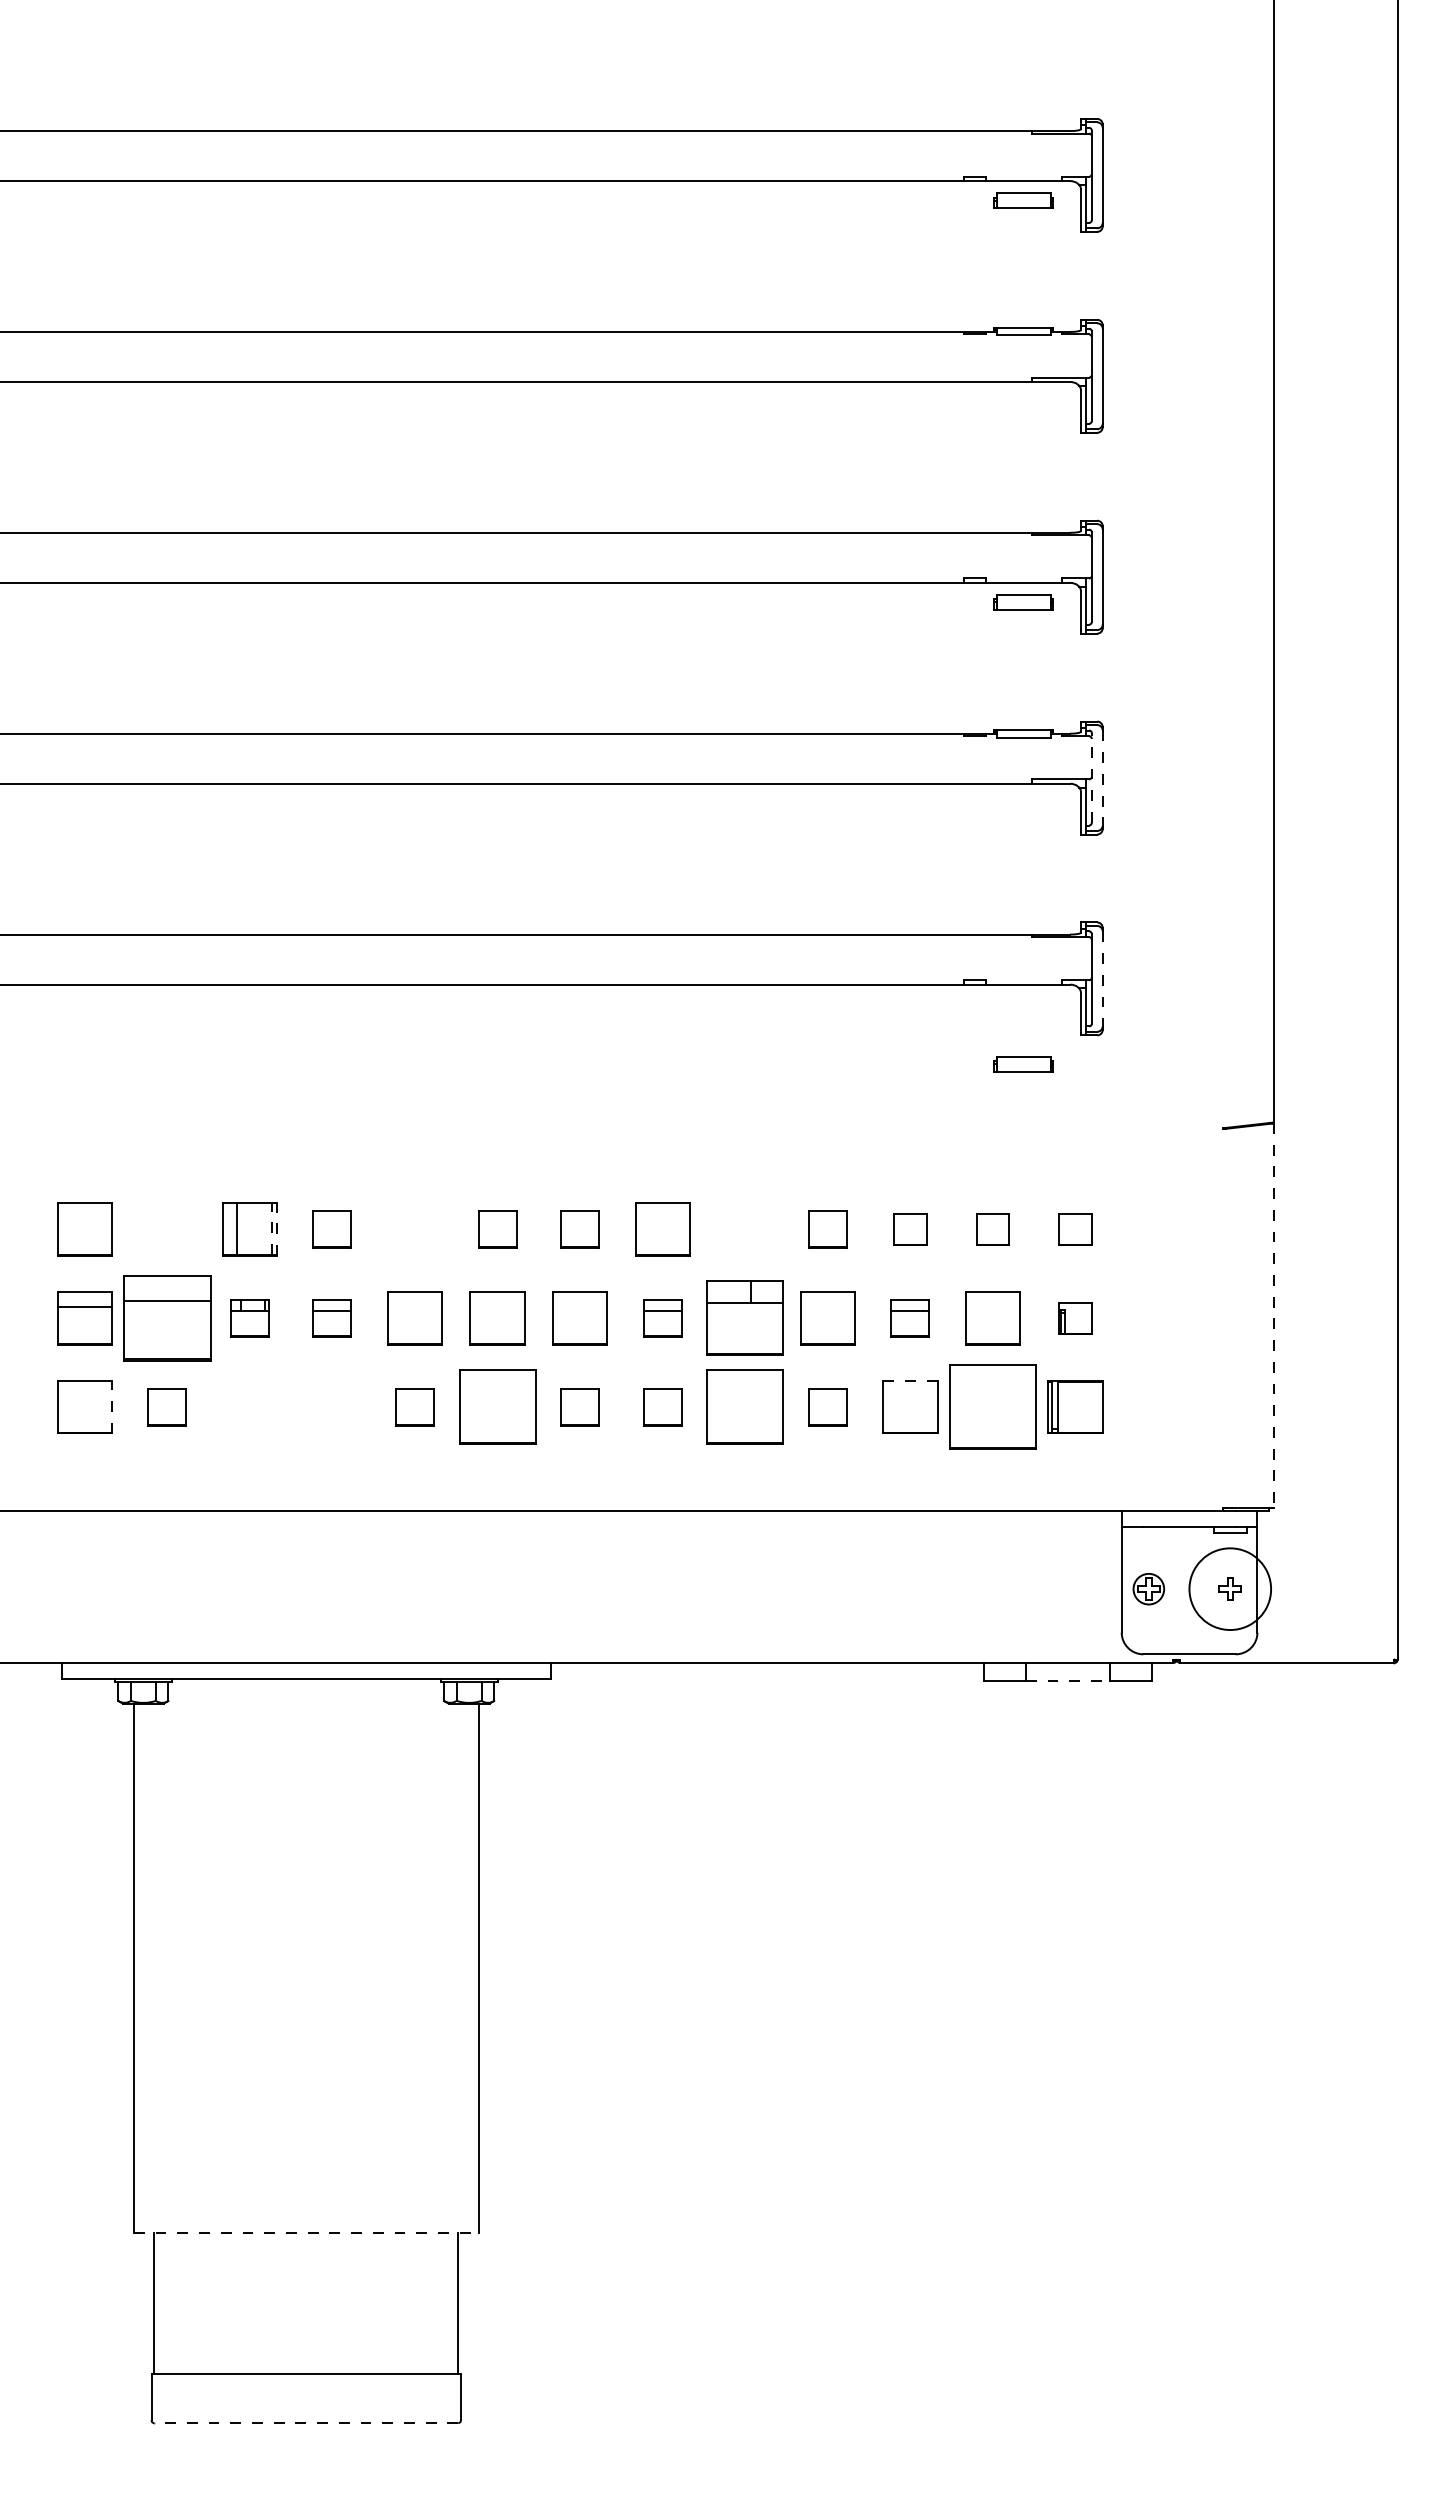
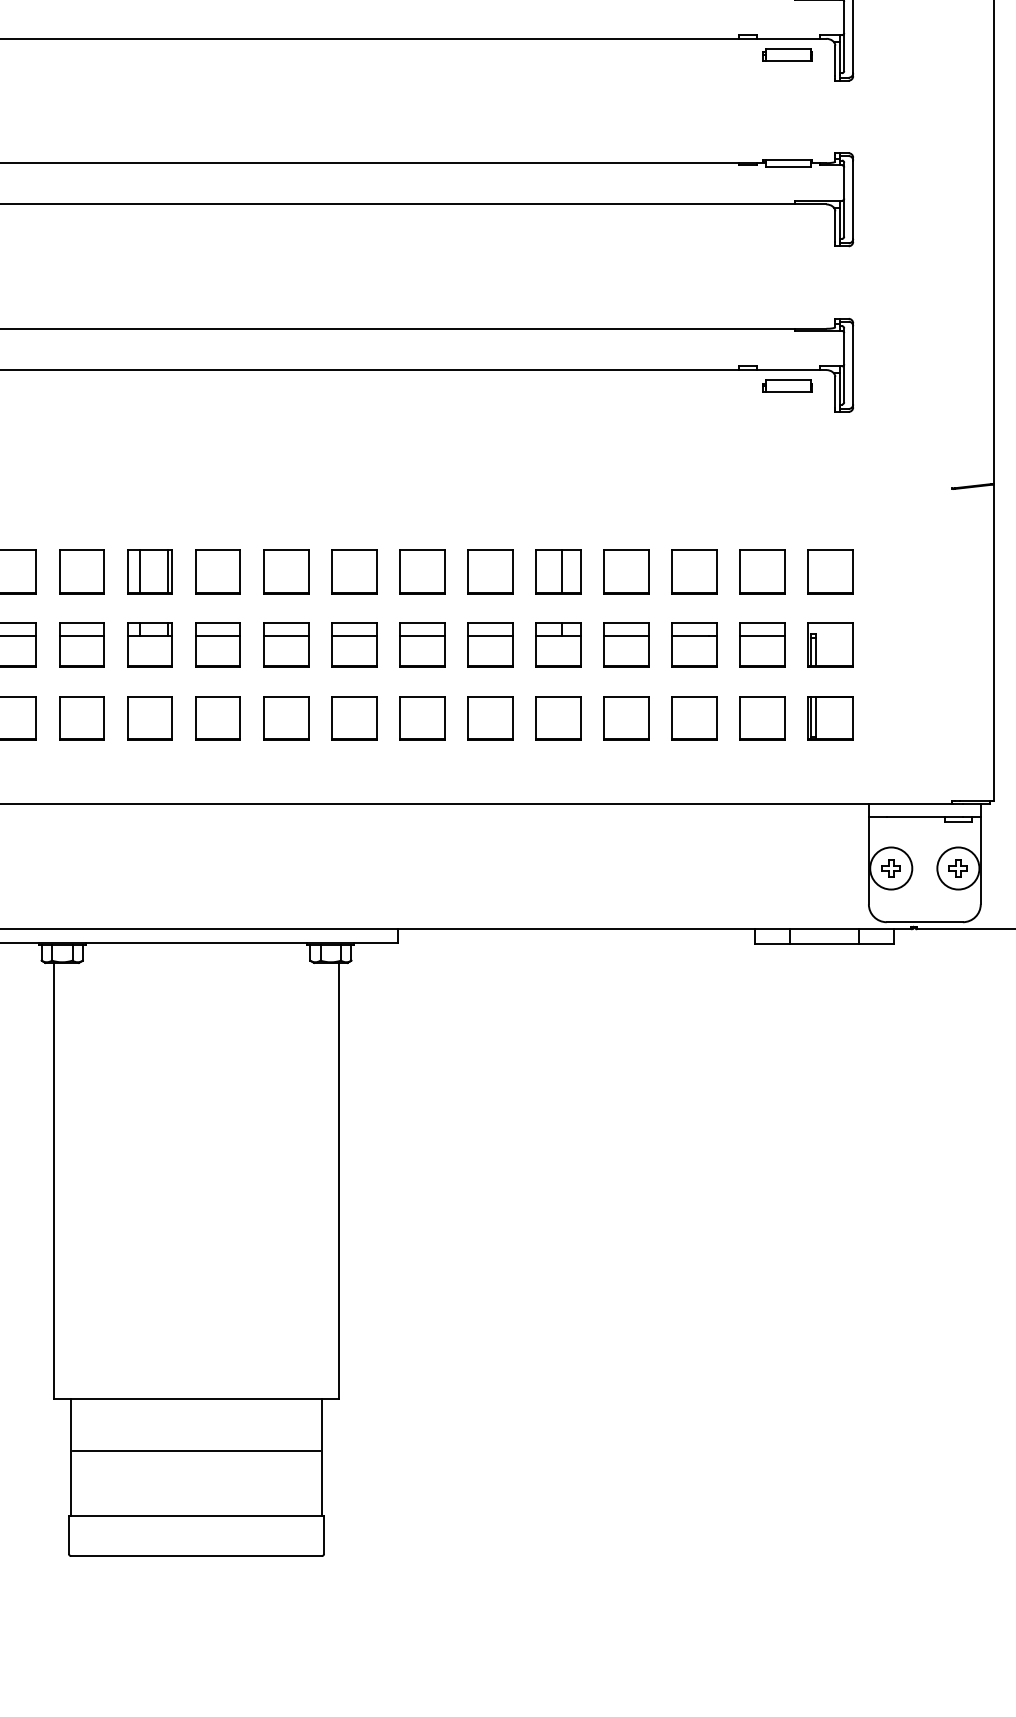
line: (1091, 778) -> (843, 200), dashed -> solid
line: (1102, 778) -> (853, 200), dashed -> solid
line: (1102, 978) -> (853, 365), dashed -> solid
part: (1023, 1064) -> (787, 386), moved
part: (166, 1229) -> (81, 571), added
line: (271, 1229) -> (167, 571), dashed -> solid
line: (277, 1229) -> (172, 571), dashed -> solid
part: (332, 1229) -> (218, 571), size x1.43
part: (414, 1229) -> (285, 571), added
part: (497, 1229) -> (354, 571), size x1.43
part: (579, 1229) -> (421, 571), size x1.43
part: (744, 1229) -> (557, 571), added
part: (827, 1229) -> (626, 571), size x1.43
part: (910, 1229) -> (694, 571), size x1.67
part: (992, 1229) -> (762, 571), size x1.67
part: (1075, 1229) -> (830, 571), size x1.67
line: (414, 1307) -> (285, 636), added
line: (497, 1307) -> (354, 636), added
line: (579, 1307) -> (421, 636), added
line: (827, 1307) -> (626, 636), added
line: (992, 1307) -> (762, 636), added
line: (1273, 1315) -> (994, 642), dashed -> solid
part: (166, 1318) -> (81, 645), size x0.62
part: (249, 1318) -> (149, 645), size x1.43
part: (332, 1318) -> (218, 645), size x1.43
part: (662, 1318) -> (490, 645), size x1.43
part: (744, 1318) -> (557, 645), size x0.71
part: (910, 1318) -> (694, 645), size x1.43
part: (1075, 1318) -> (830, 645), size x1.67
line: (909, 1380) -> (693, 696), dashed -> solid
line: (111, 1406) -> (35, 717), dashed -> solid
part: (166, 1406) -> (81, 717), size x1.43
part: (249, 1406) -> (149, 717), added
part: (332, 1406) -> (218, 717), added
part: (414, 1406) -> (285, 717), size x1.43
part: (497, 1406) -> (354, 717), size x0.71
part: (579, 1406) -> (421, 717), size x1.43
part: (662, 1406) -> (490, 717), size x1.43
part: (744, 1406) -> (557, 717), size x0.71
part: (827, 1406) -> (626, 717), size x1.43
part: (992, 1406) -> (762, 717), size x0.62
circle: (1148, 1588) -> (890, 867), size x1.67
circle: (1229, 1588) -> (957, 867), size x0.62
line: (1068, 1680) -> (825, 943), dashed -> solid
line: (306, 2233) -> (196, 1399), dashed -> solid
line: (305, 2295) -> (195, 1450), added
line: (305, 2423) -> (195, 1556), dashed -> solid

